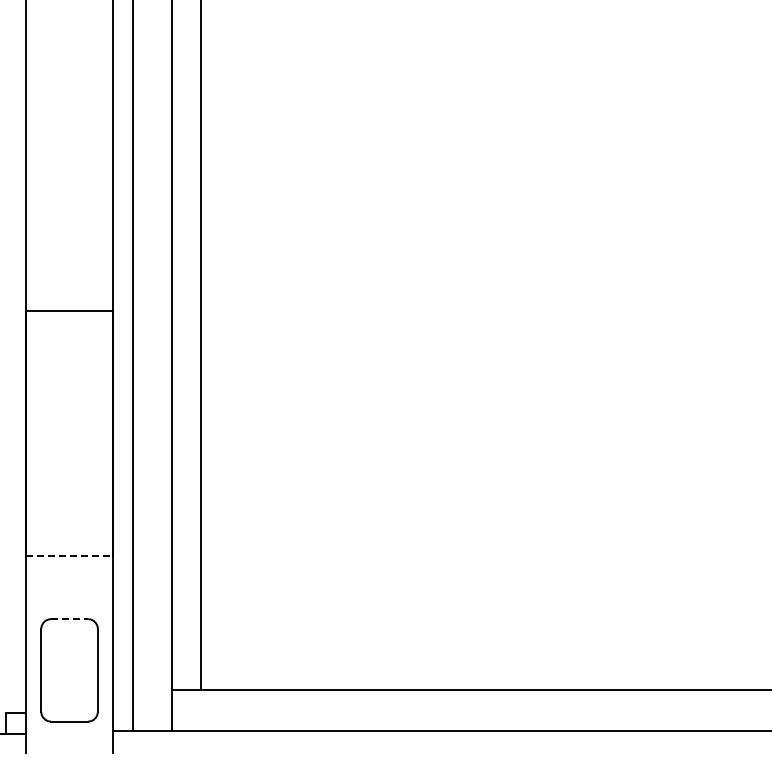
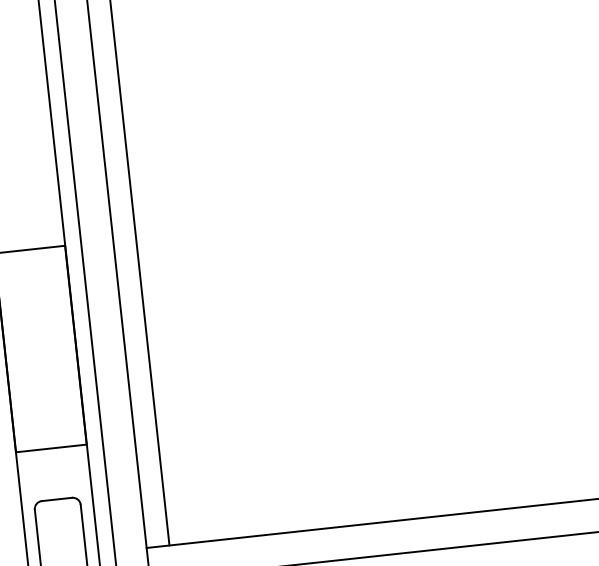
line: (69, 556) -> (51, 448), dashed -> solid
line: (69, 619) -> (56, 499), dashed -> solid

